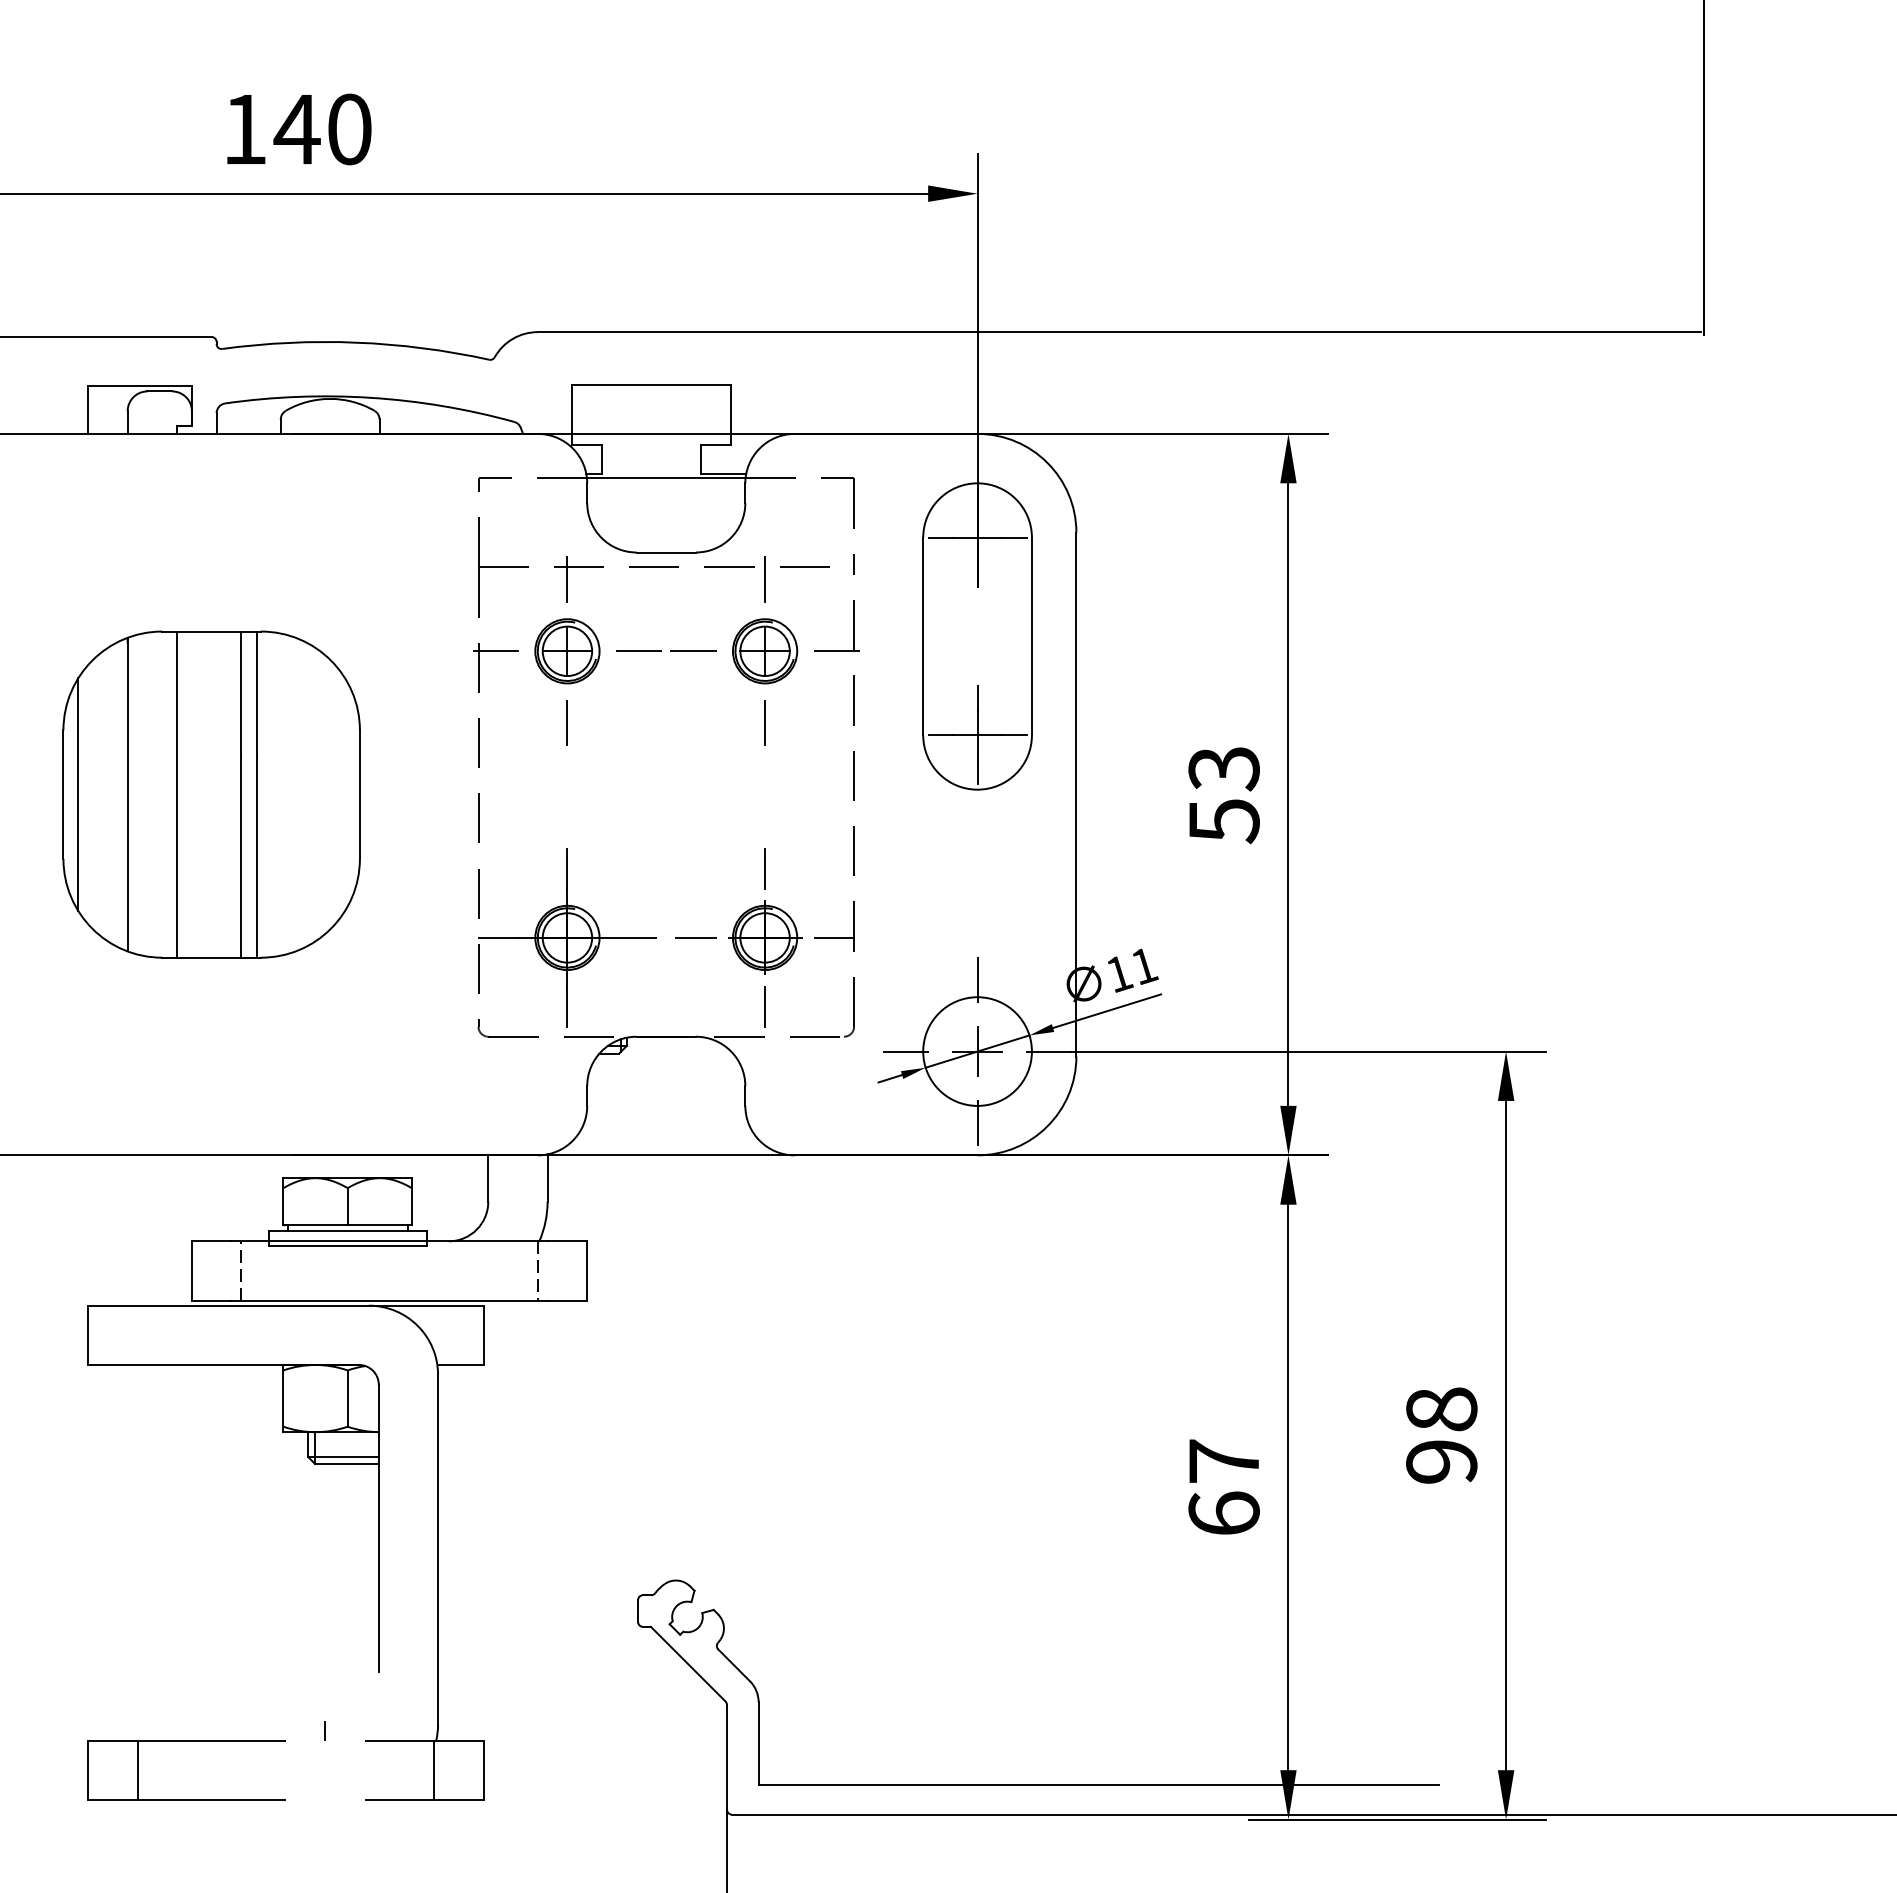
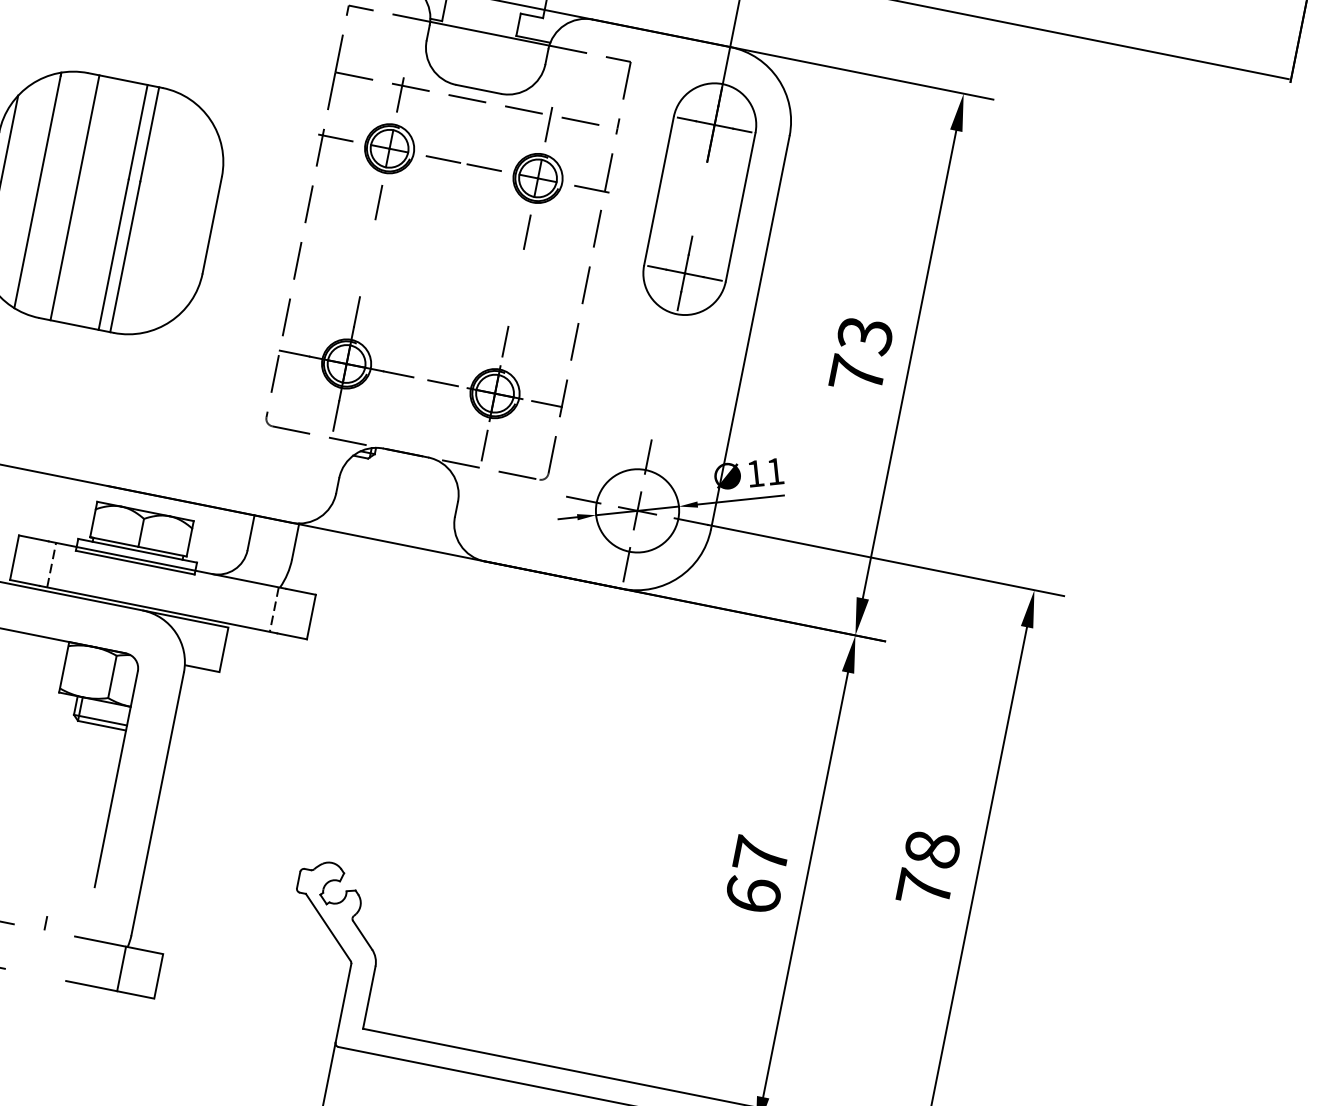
text: (1224, 821) -> (857, 375), 53 -> 73
text: (1441, 1461) -> (924, 888), 98 -> 78

